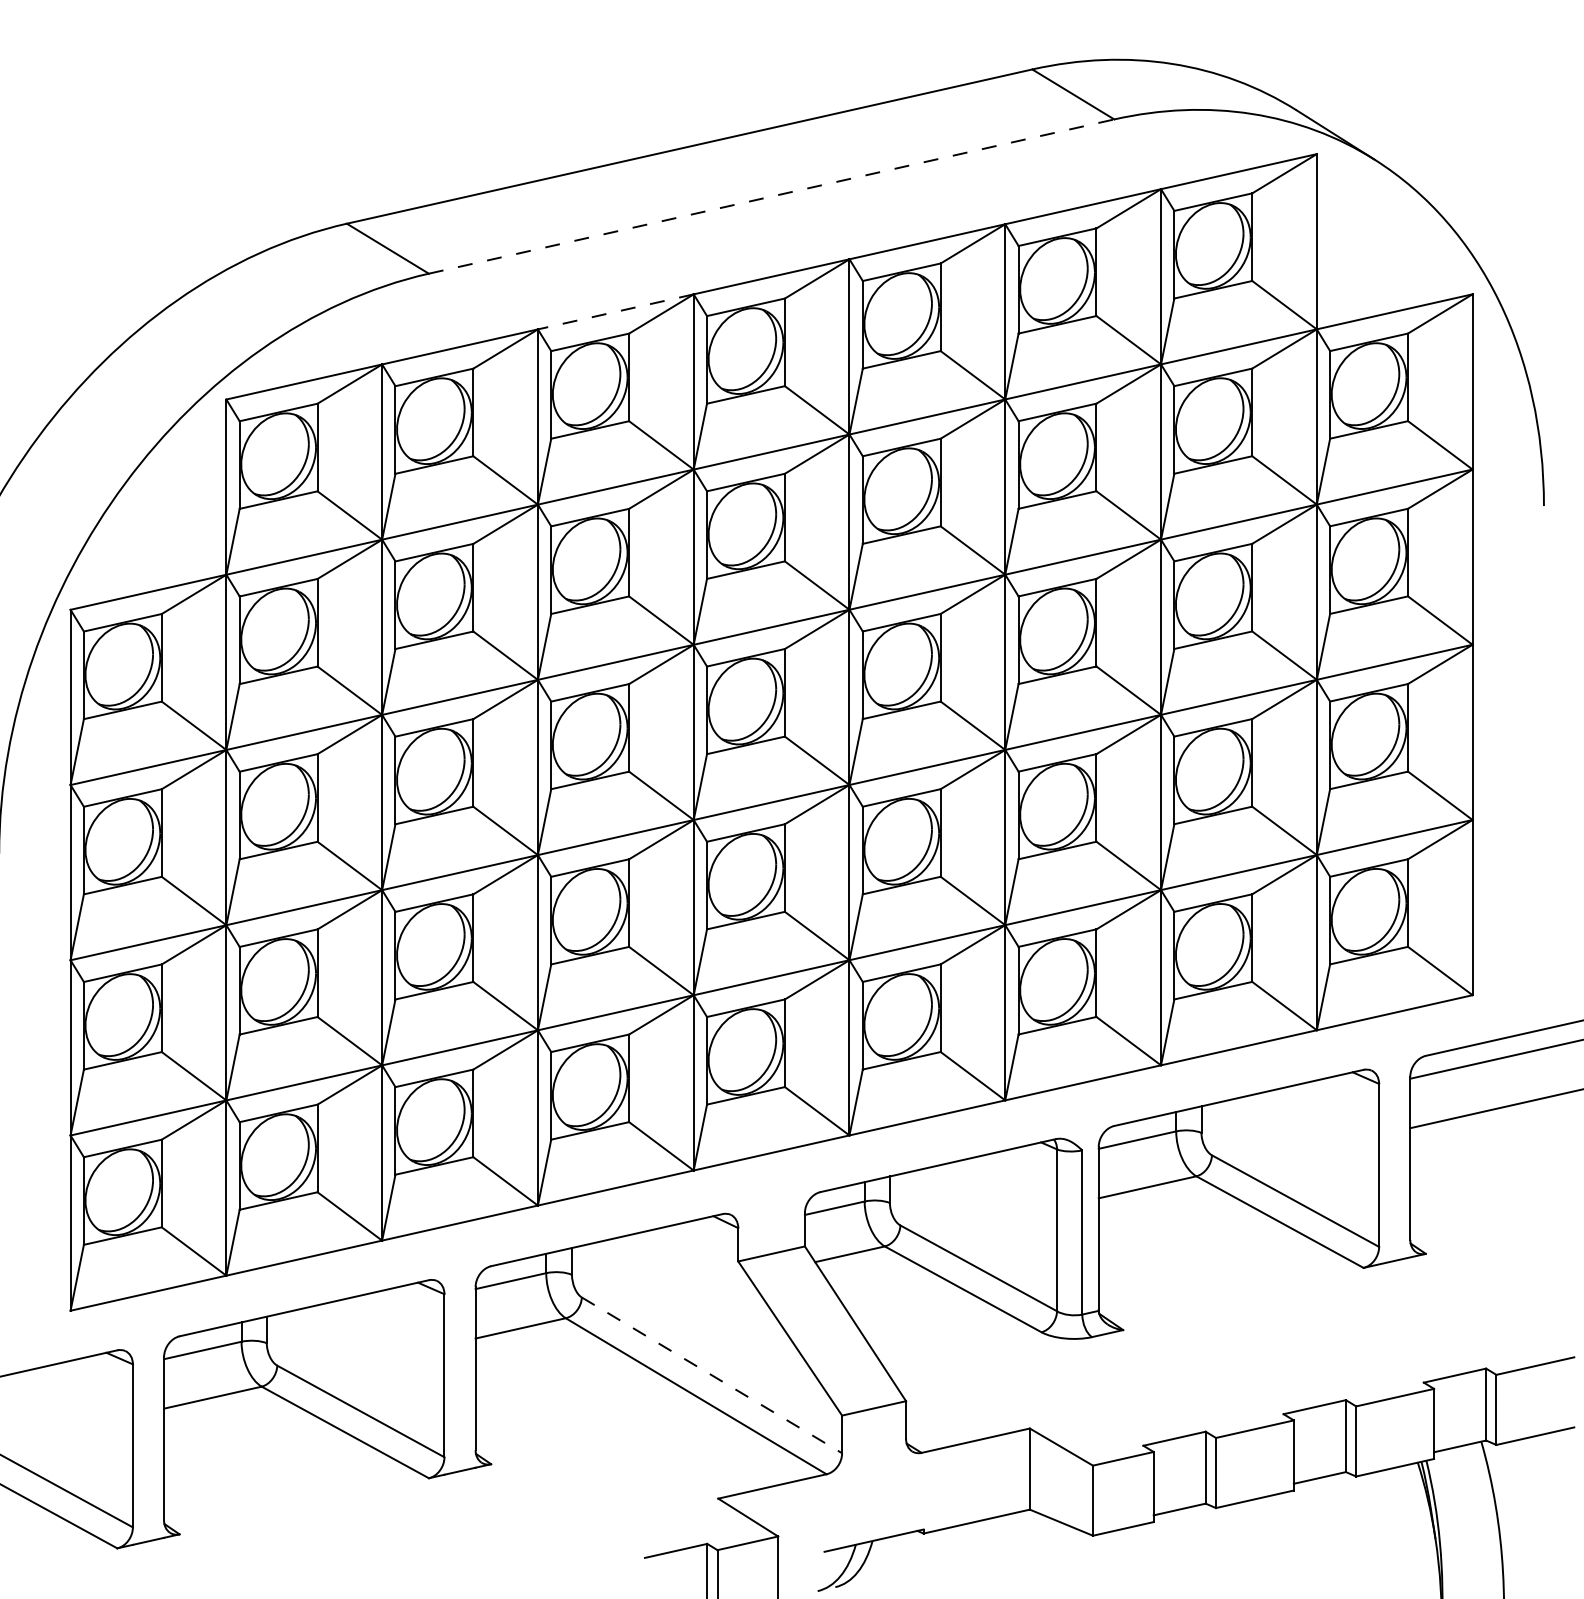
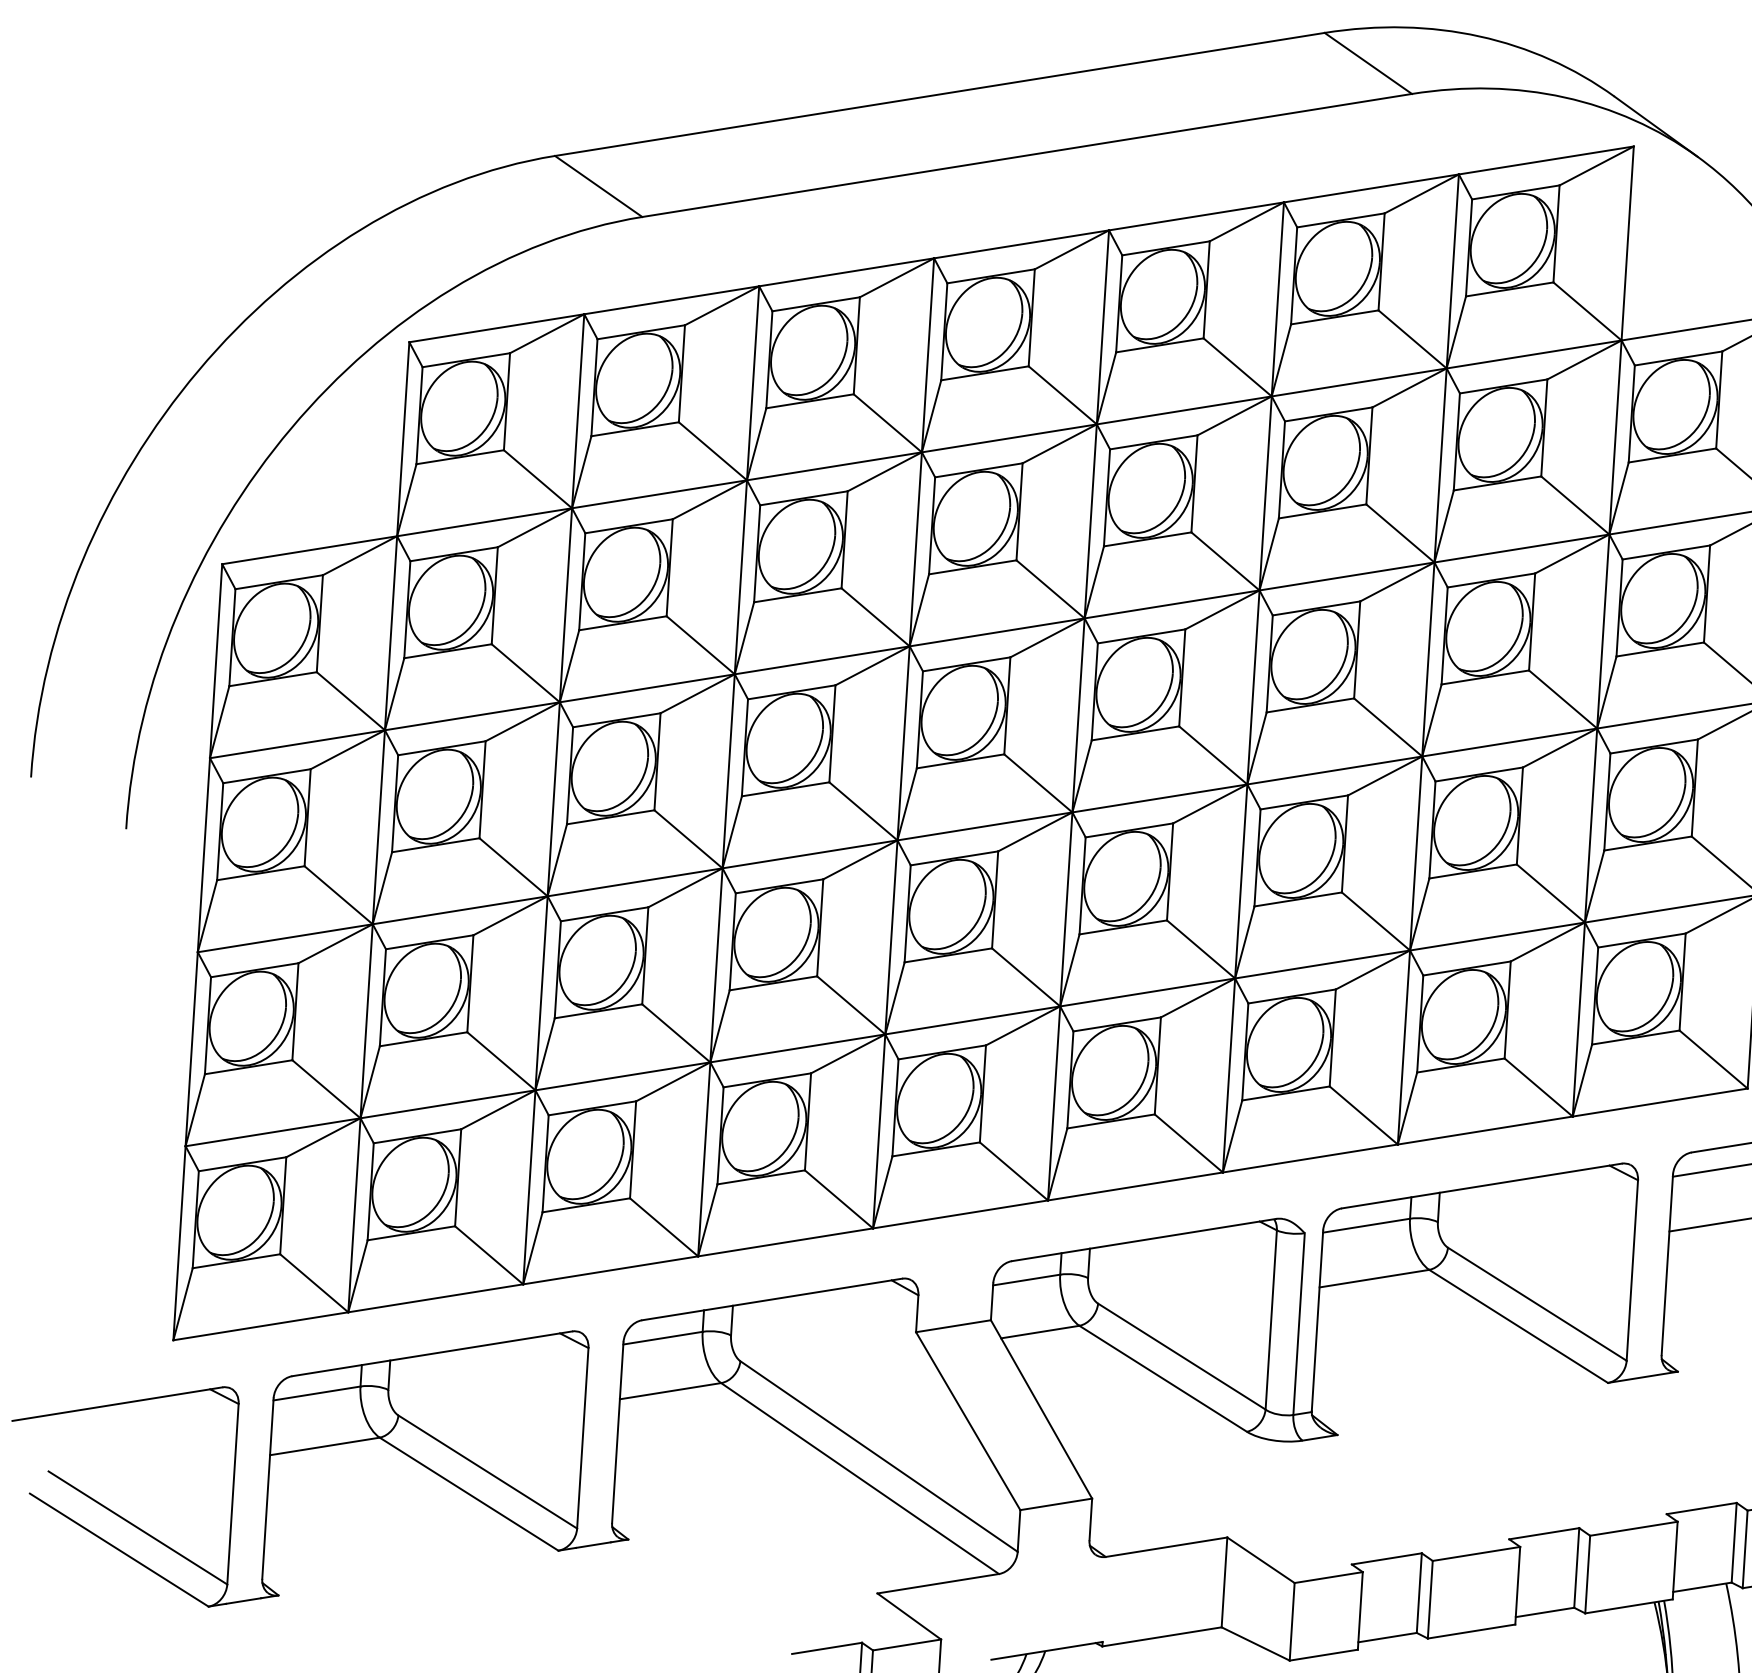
line: (772, 196) -> (1028, 155), dashed -> solid
line: (615, 311) -> (846, 271), dashed -> solid
line: (711, 1375) -> (878, 1456), dashed -> solid

